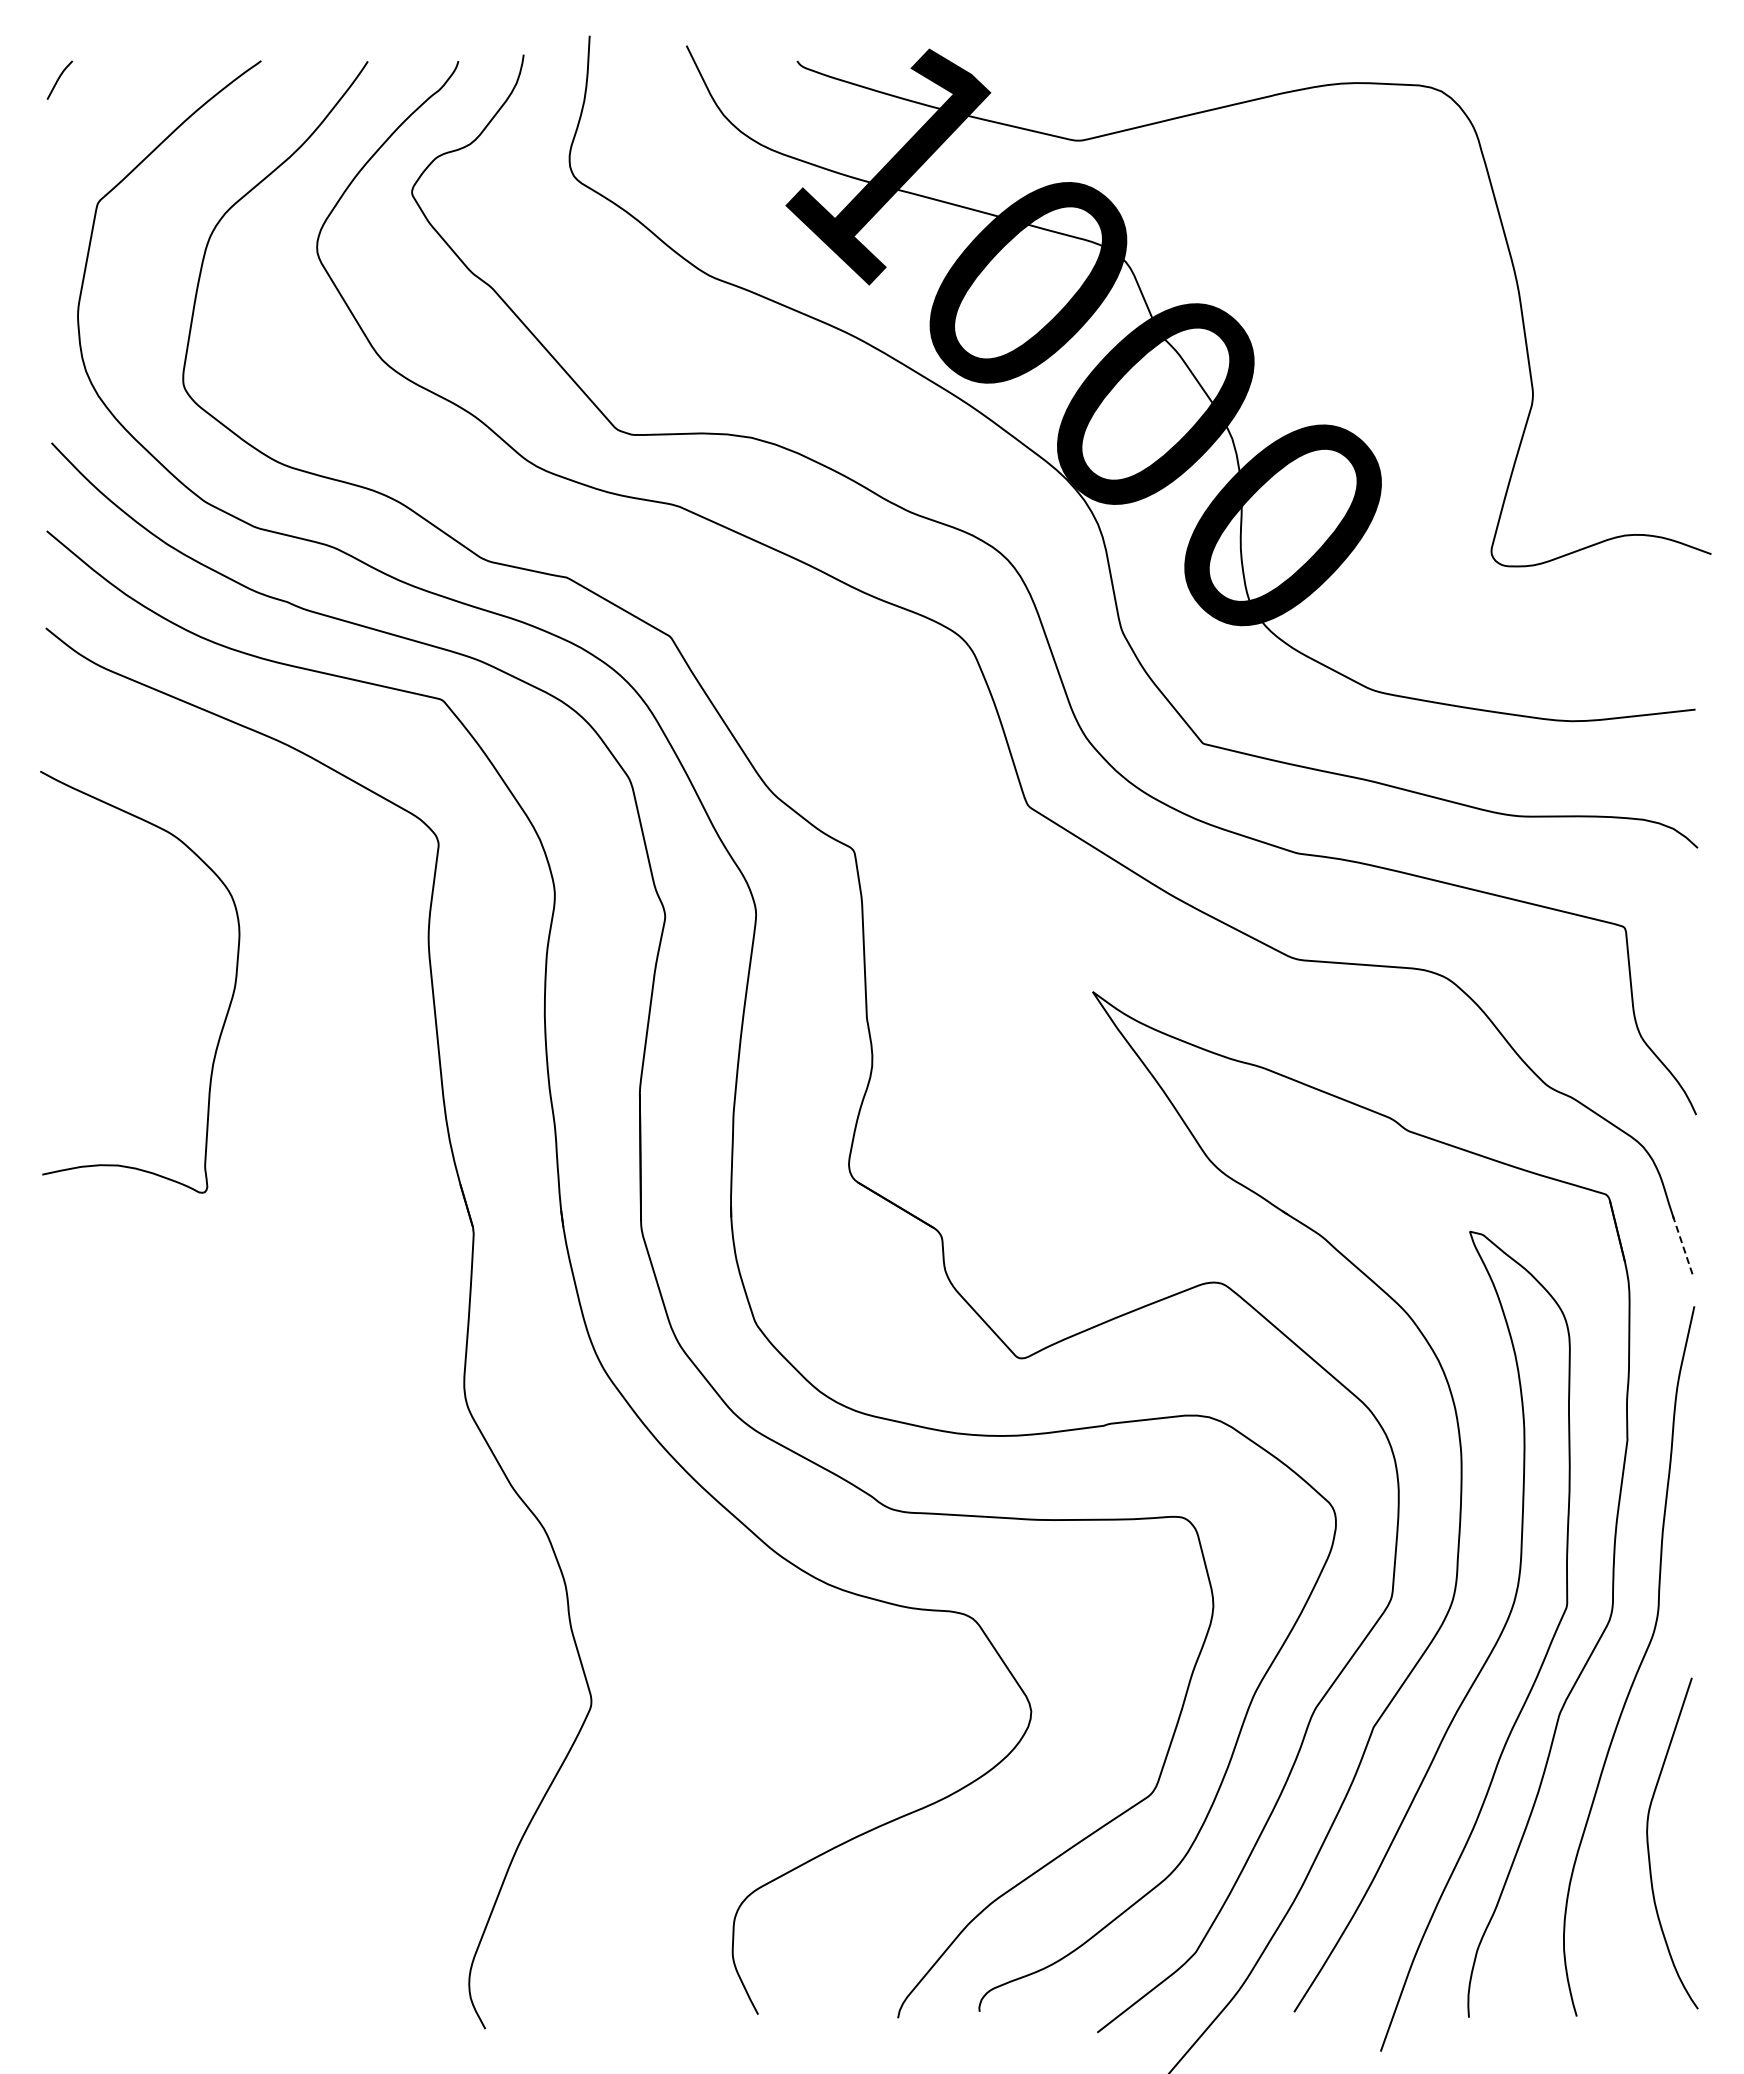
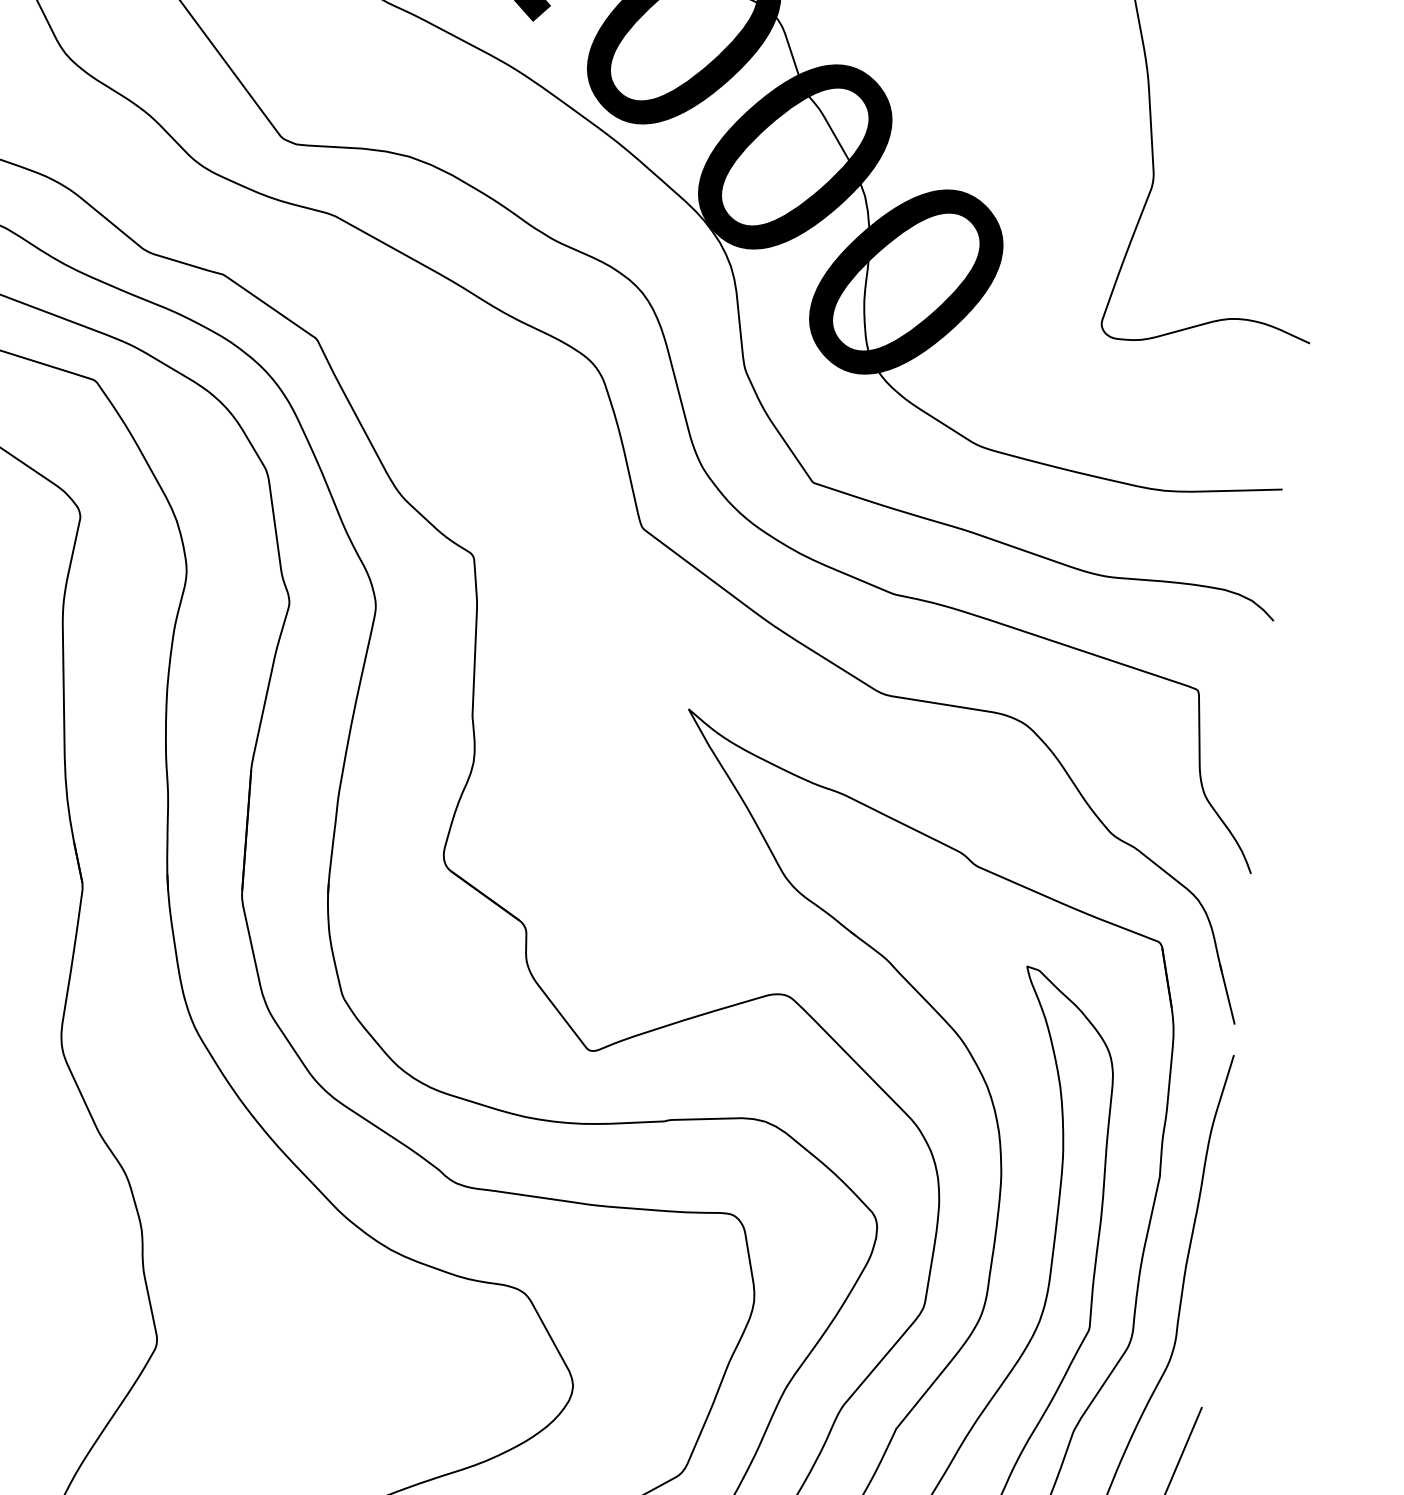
line: (1681, 1242) -> (1226, 993), dashed -> solid

